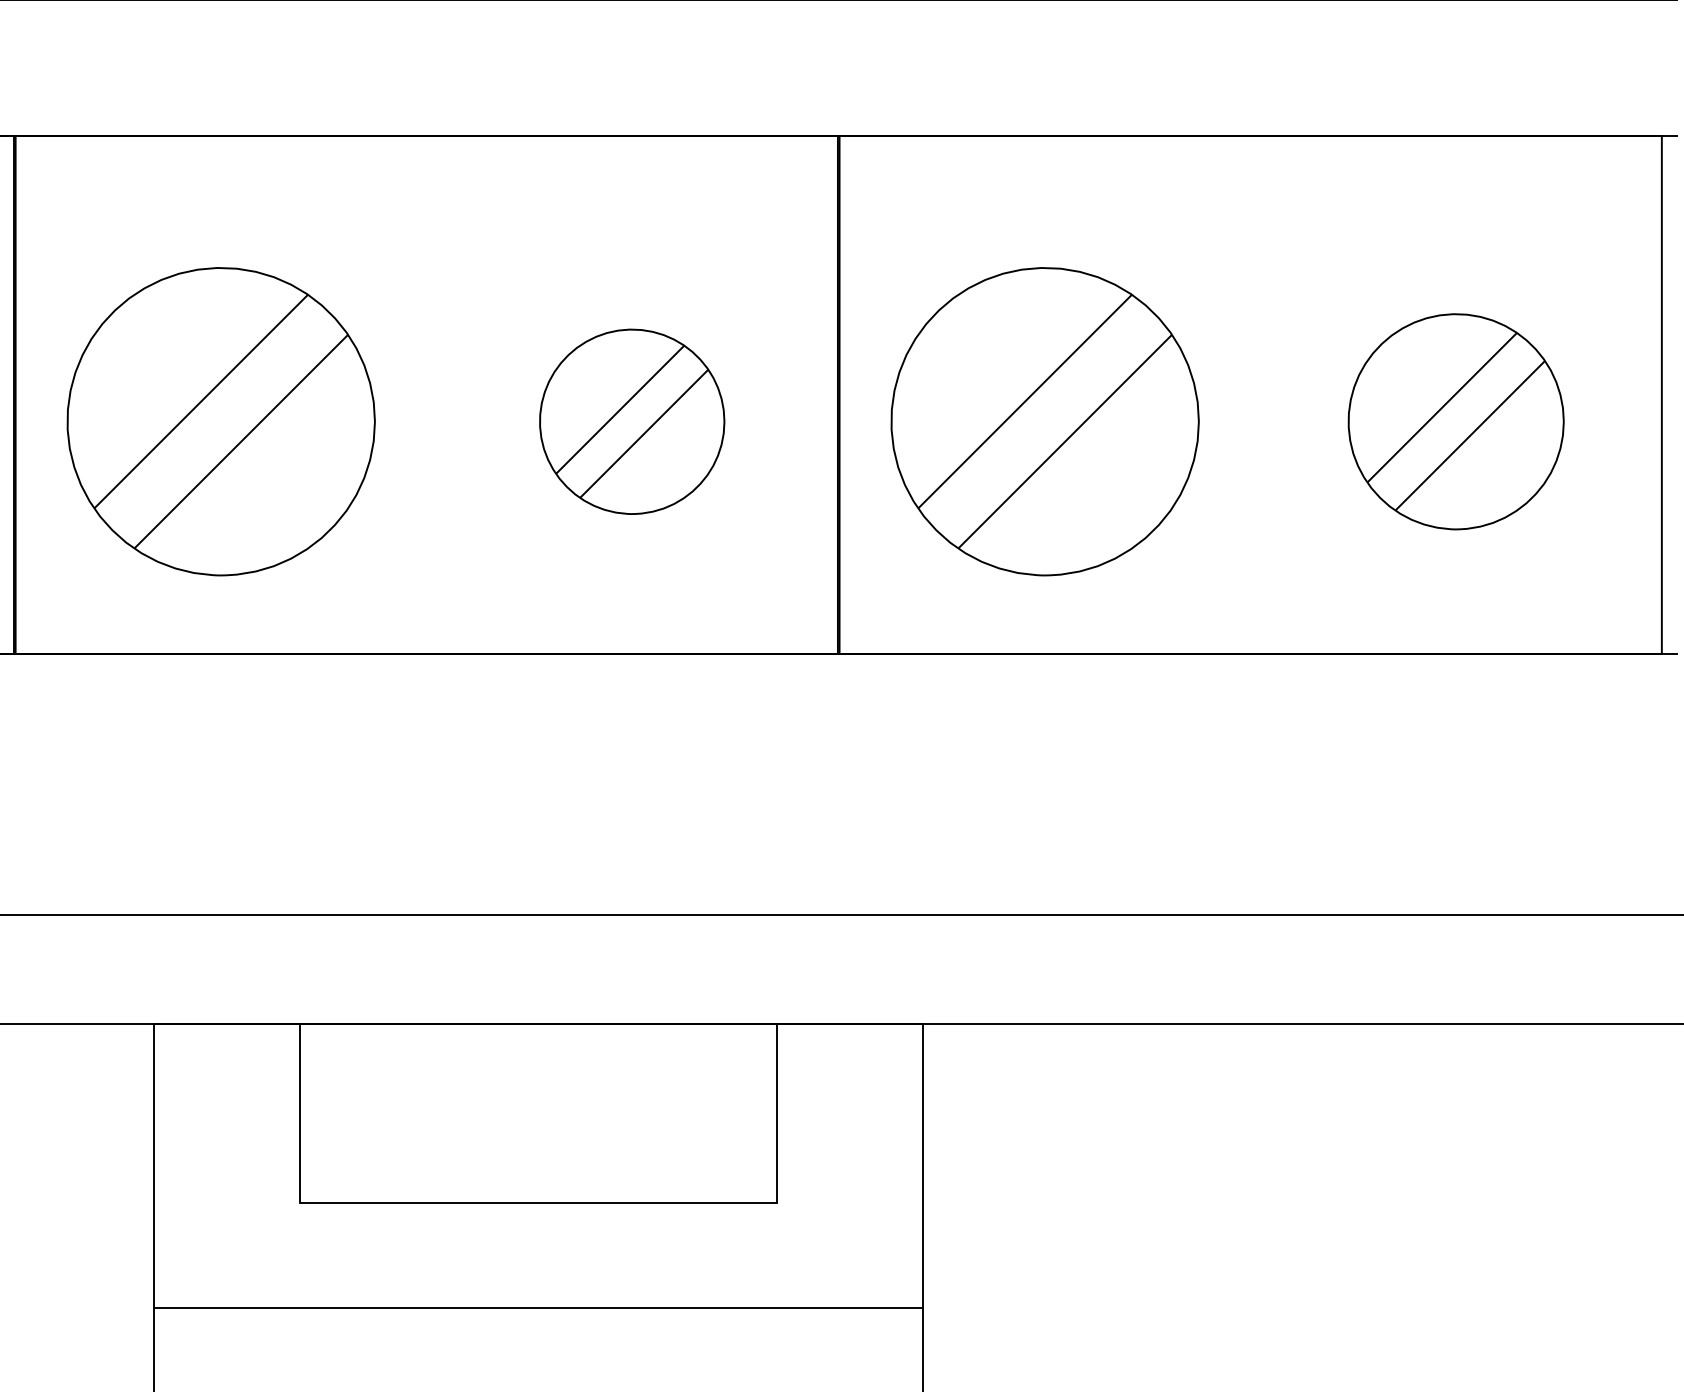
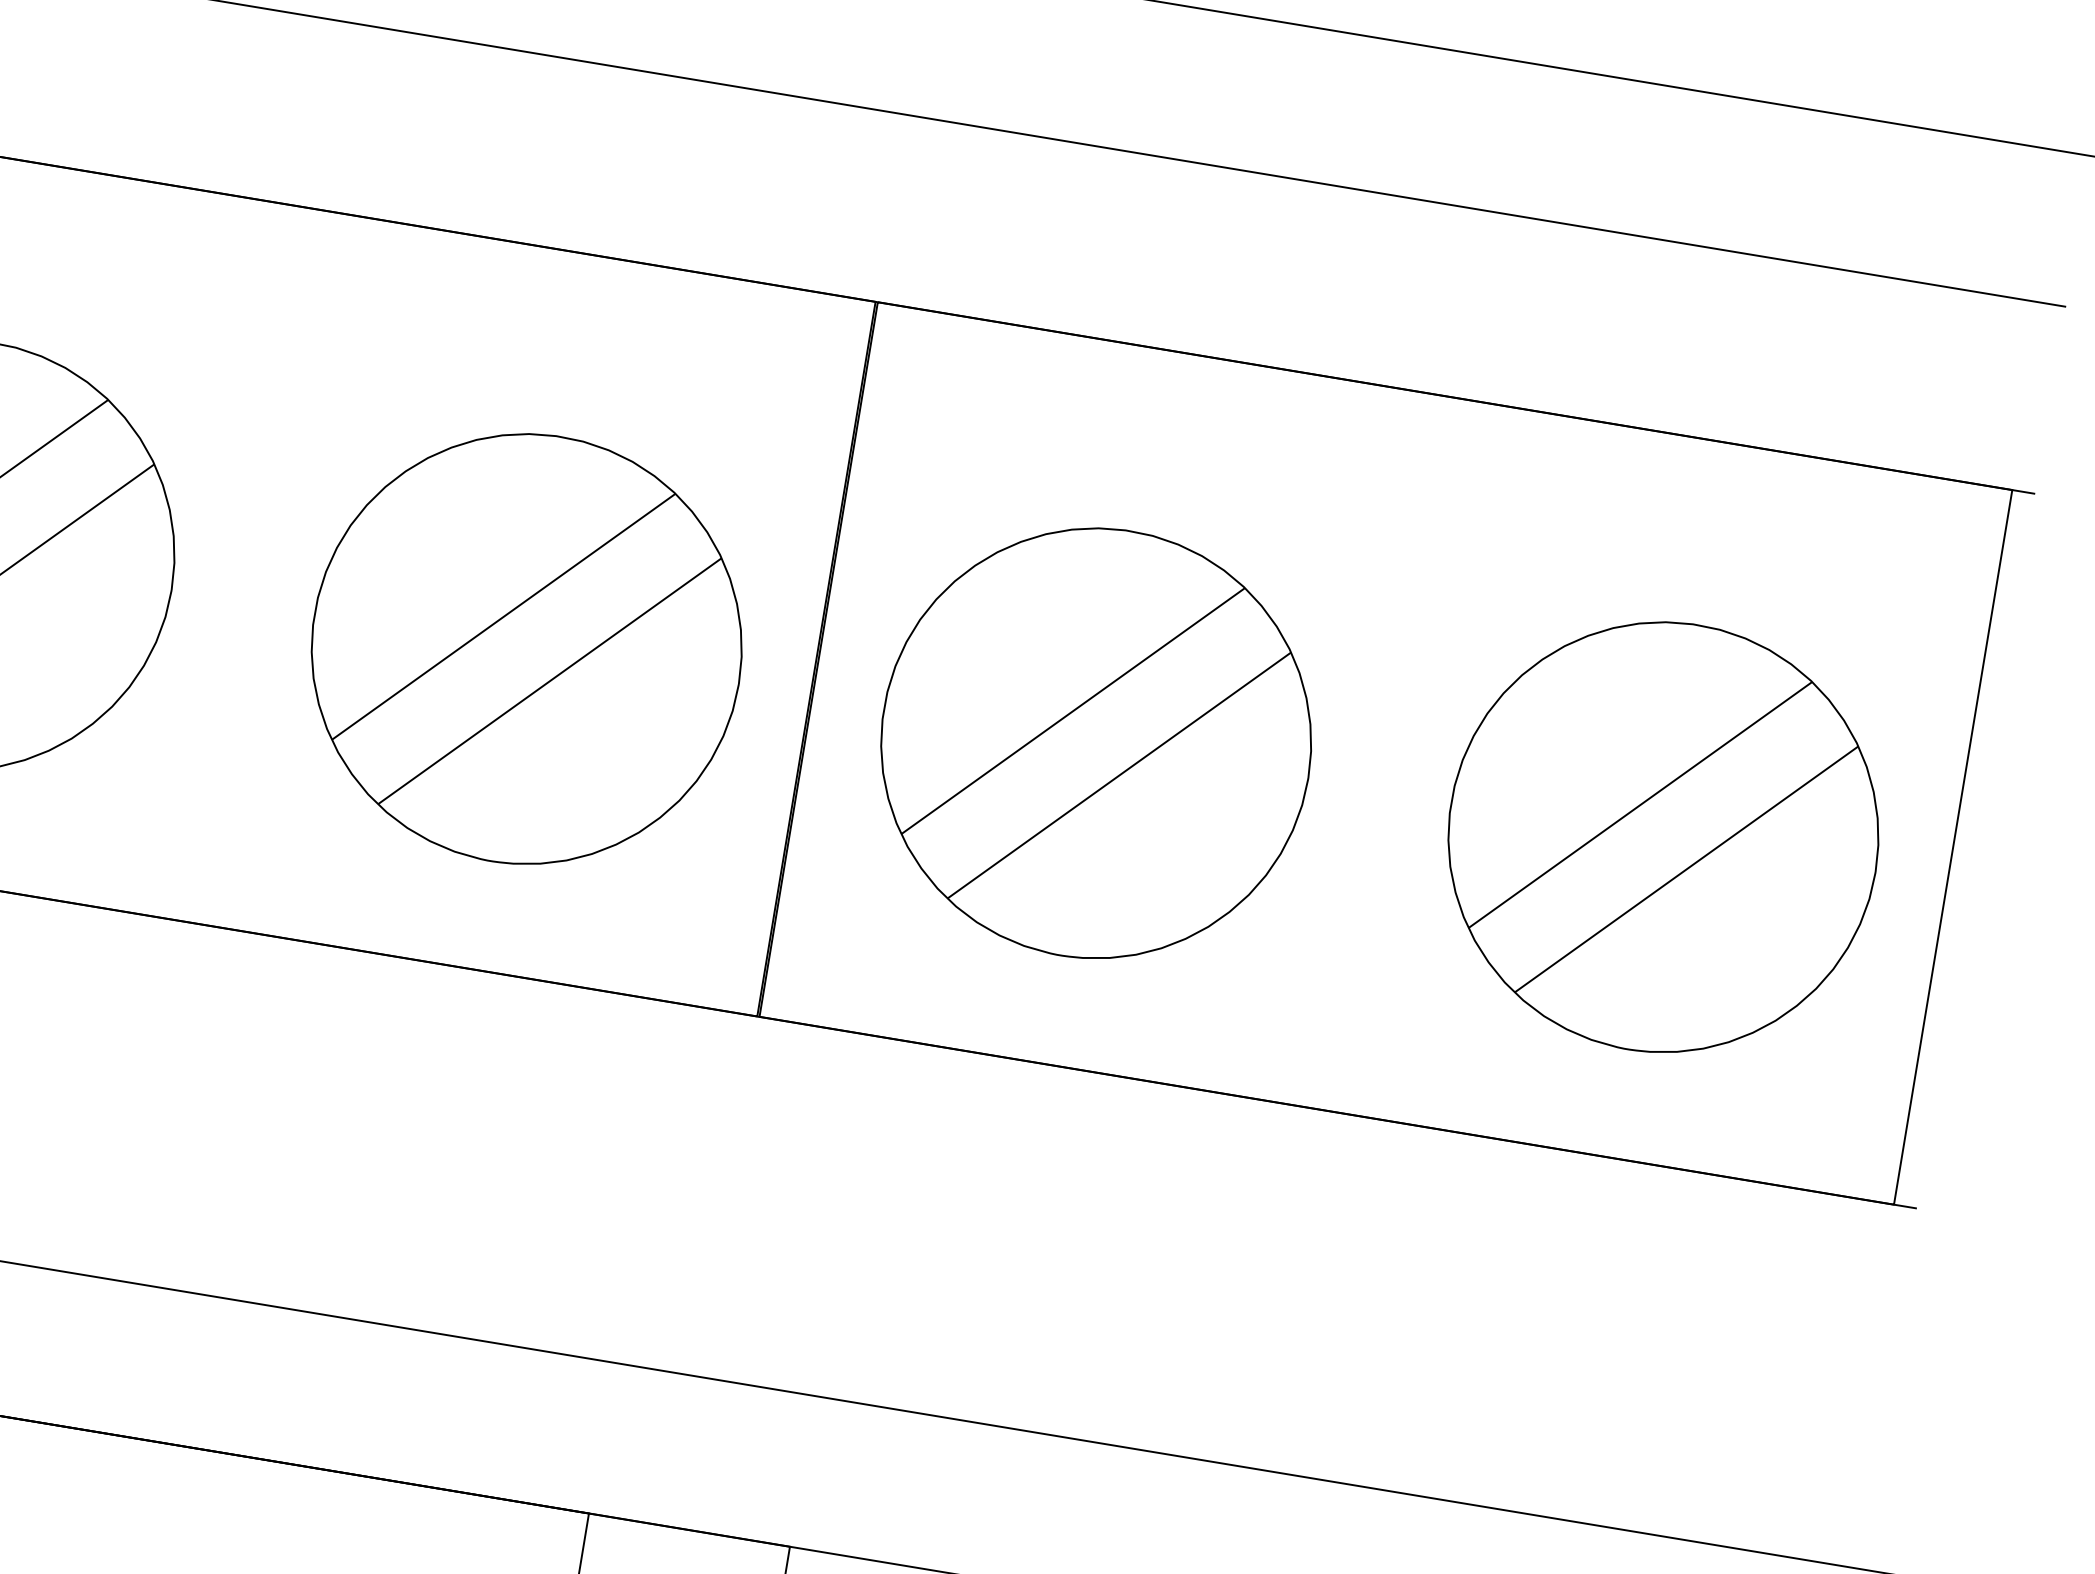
part: (631, 421) -> (525, 648), size x1.67
part: (1455, 421) -> (1662, 836), size x1.43

